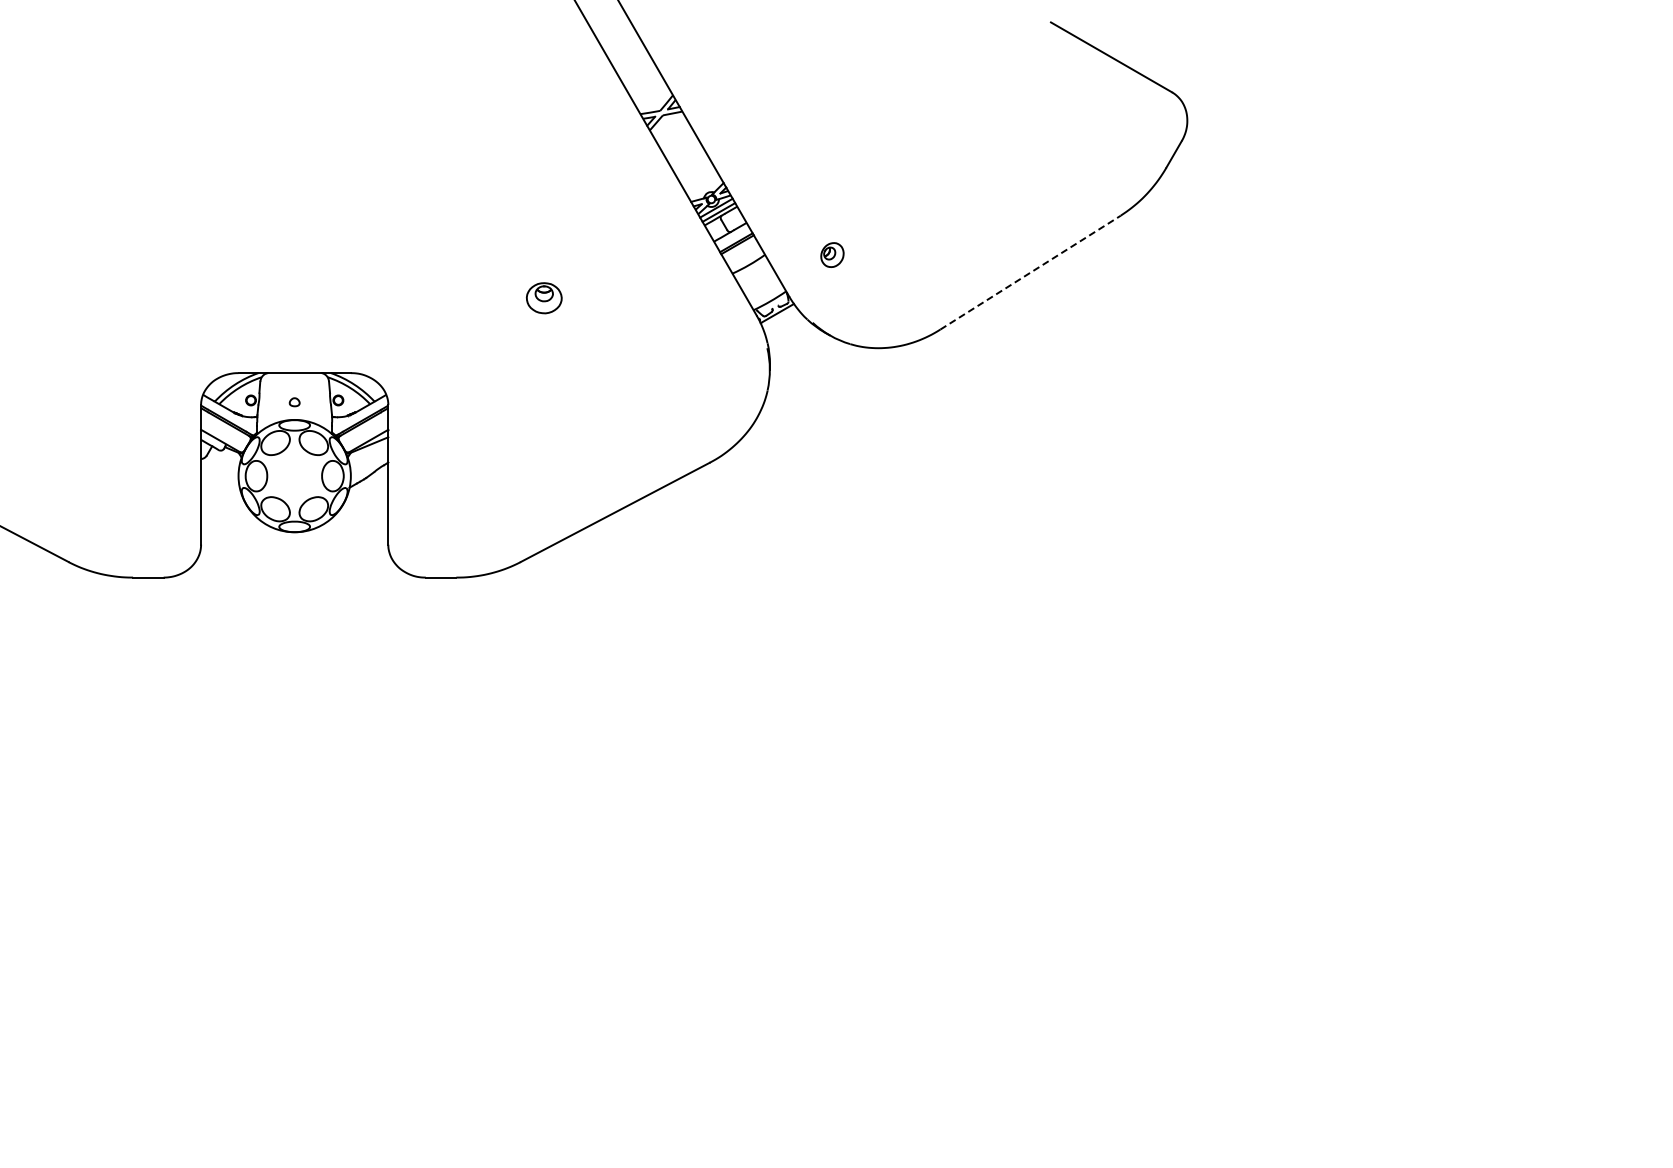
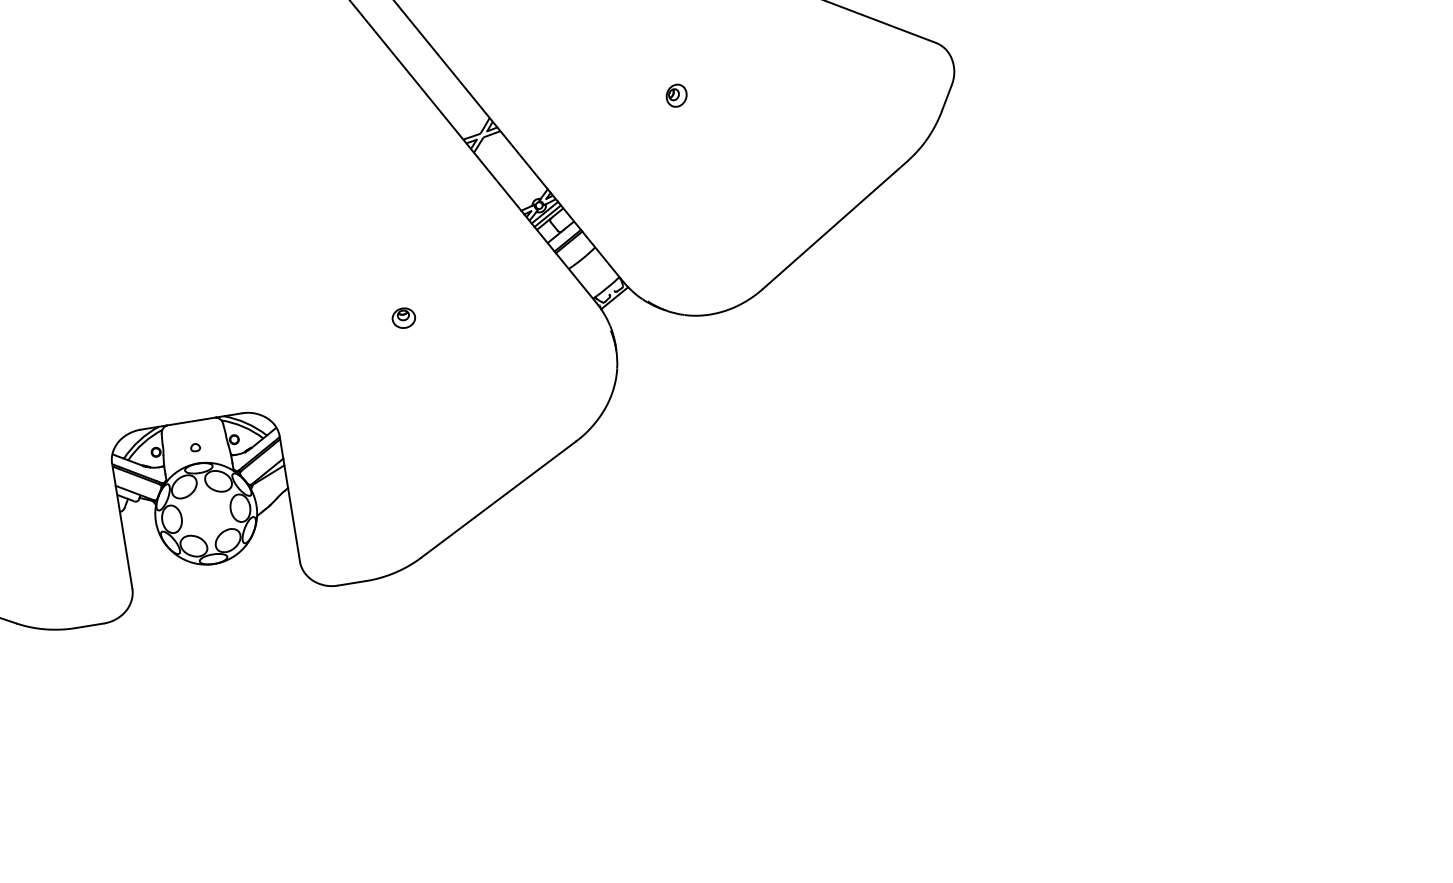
part: (832, 254) -> (676, 95), moved
line: (1030, 272) -> (835, 224), dashed -> solid
part: (544, 297) -> (403, 317), size x0.71

